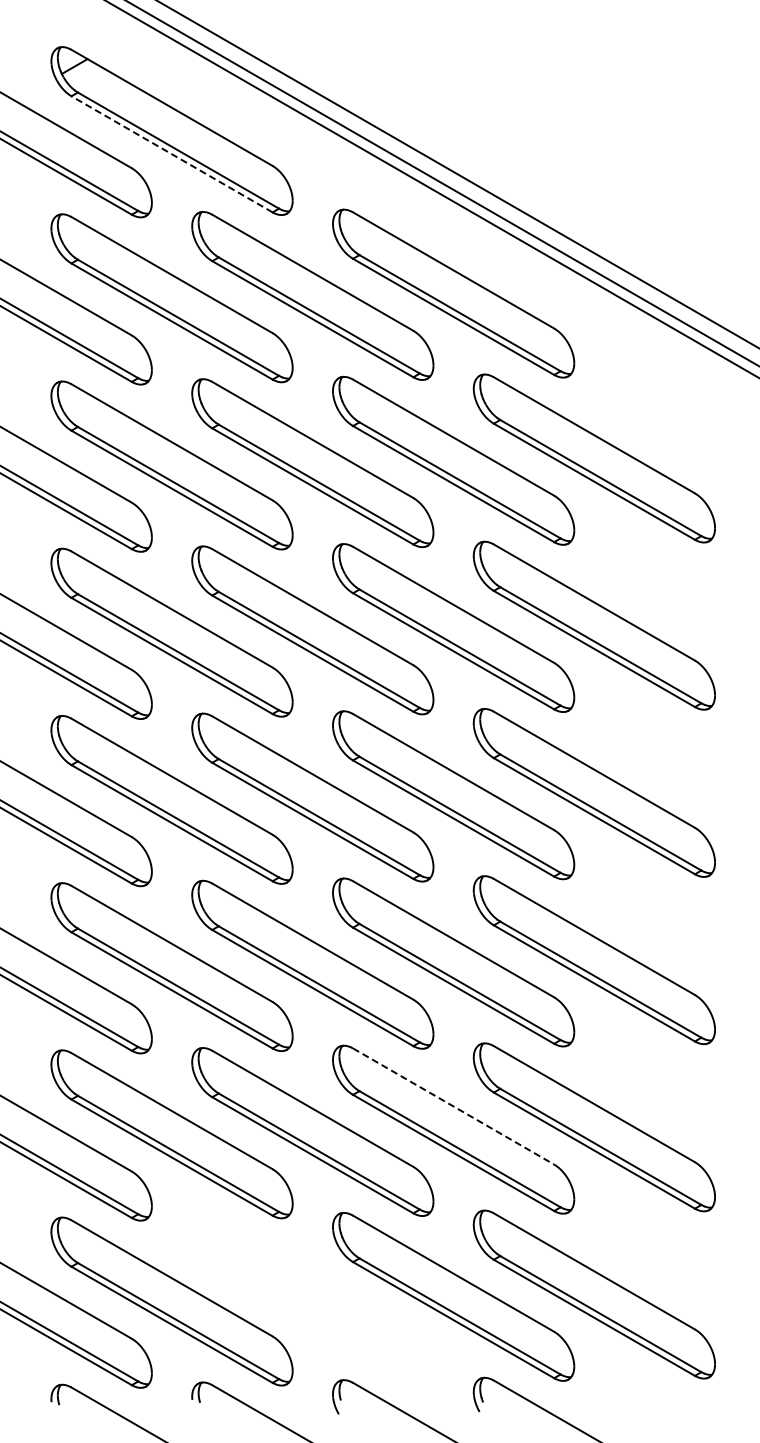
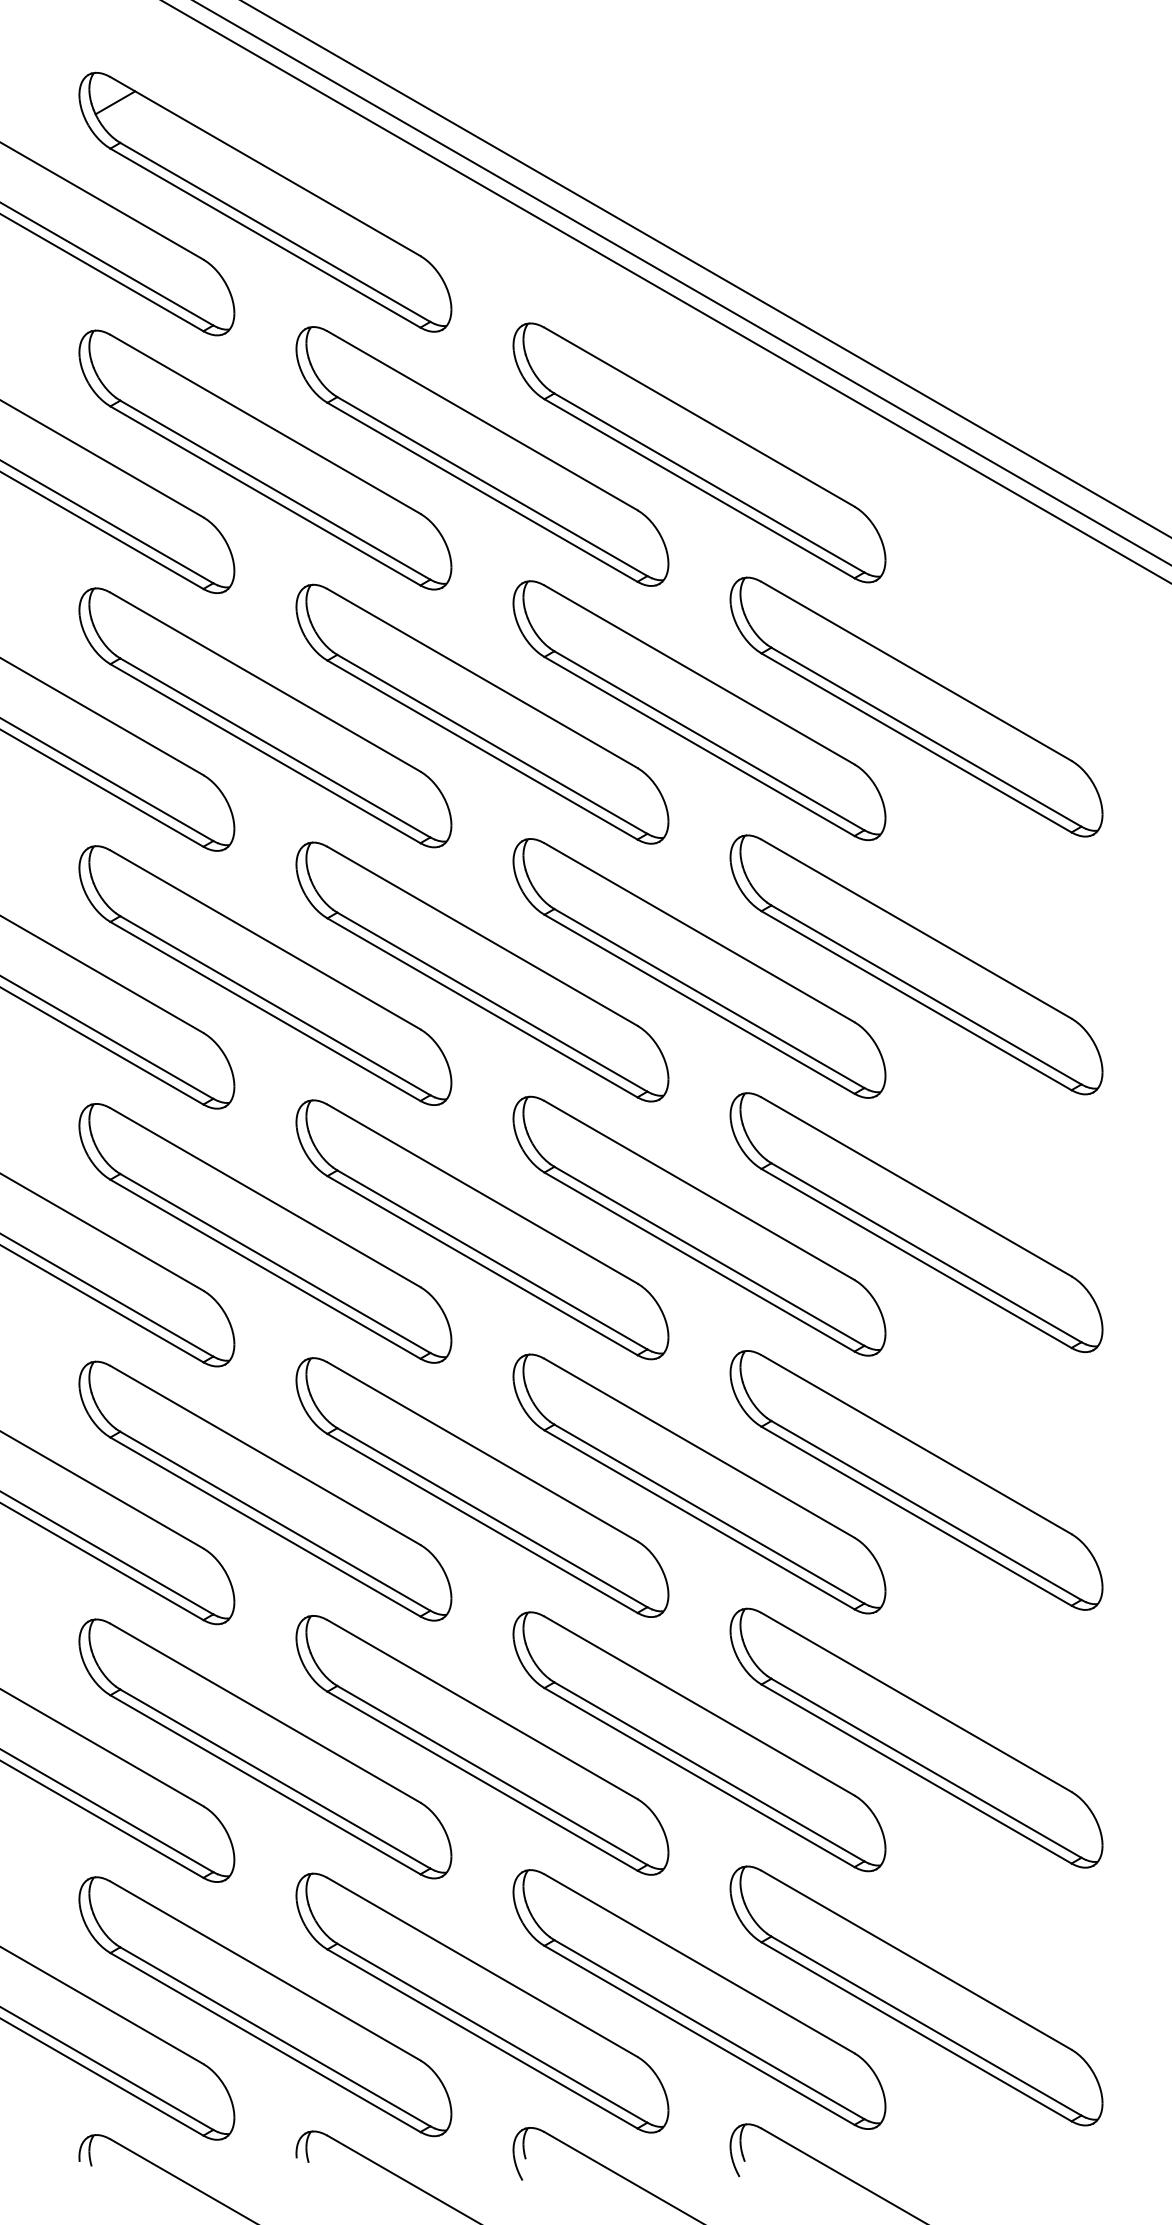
line: (171, 154) -> (264, 238), dashed -> solid
line: (454, 1106) -> (700, 1706), dashed -> solid
part: (312, 1299) -> (481, 2003), added

